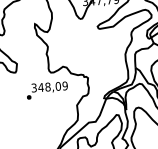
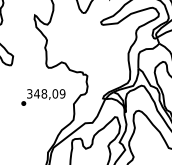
text: (47, 90) -> (43, 97), moved

